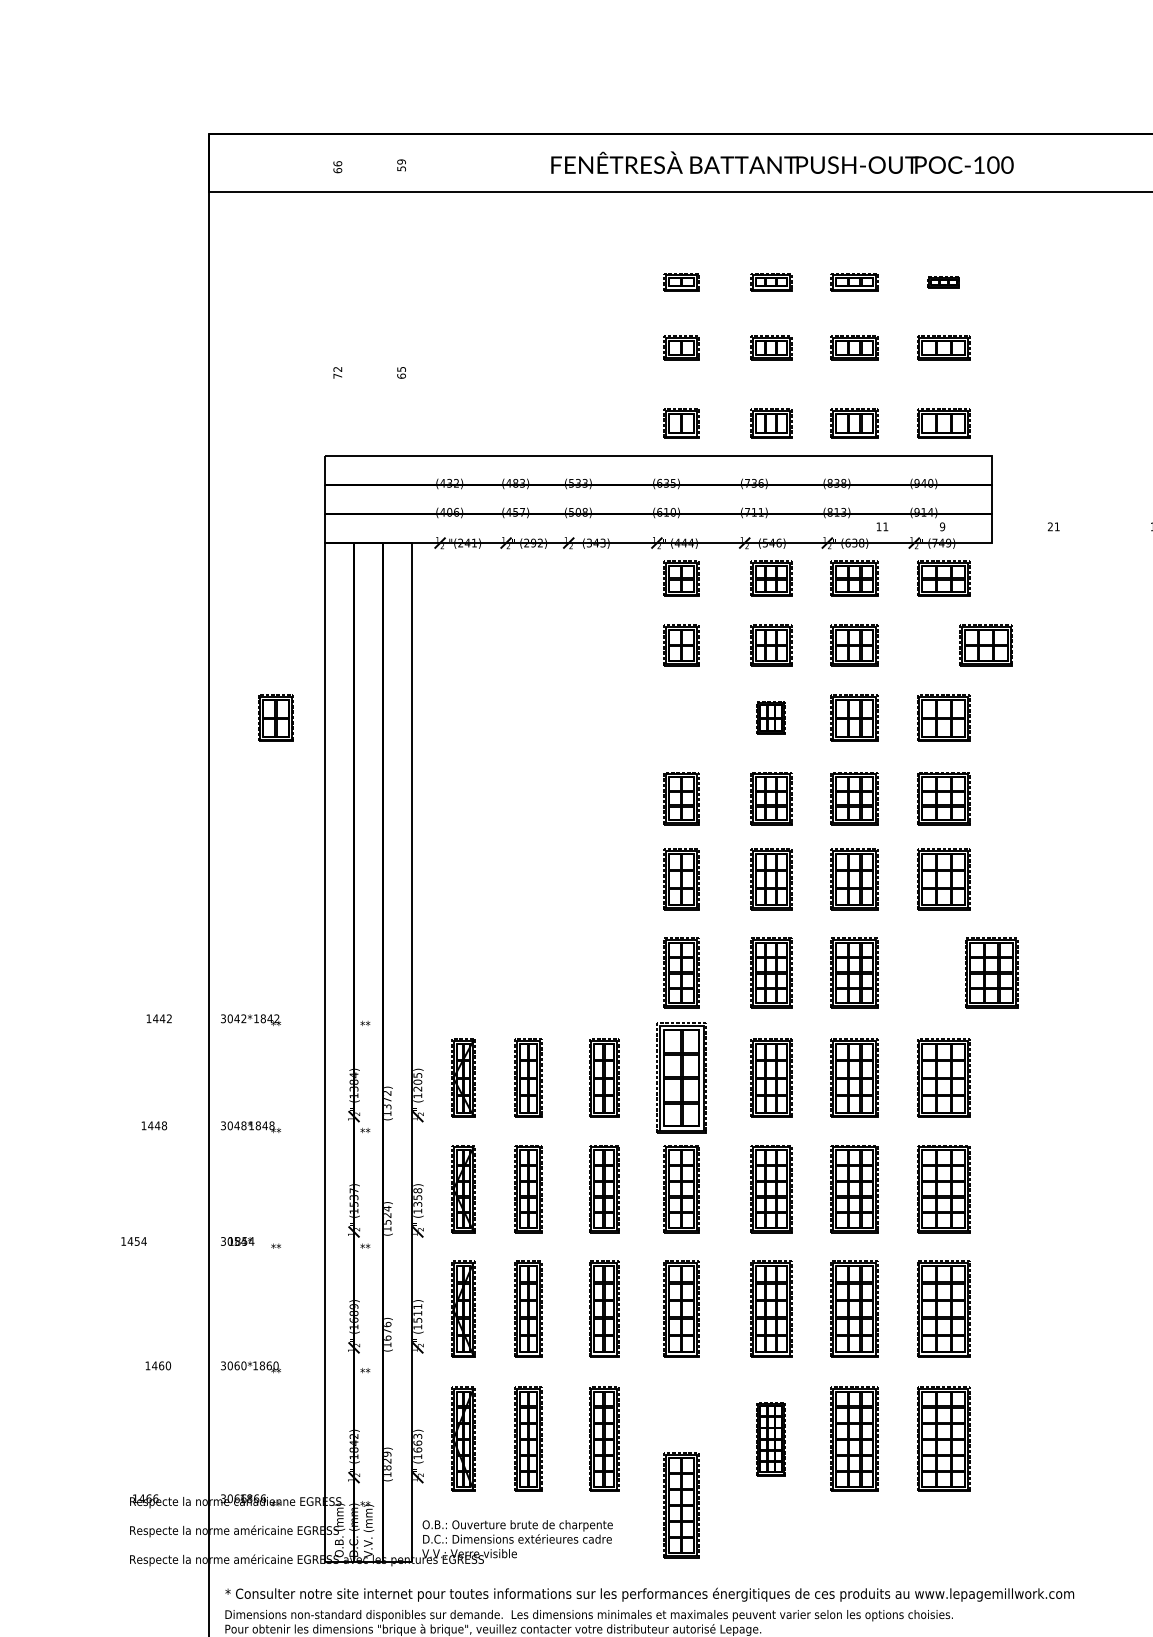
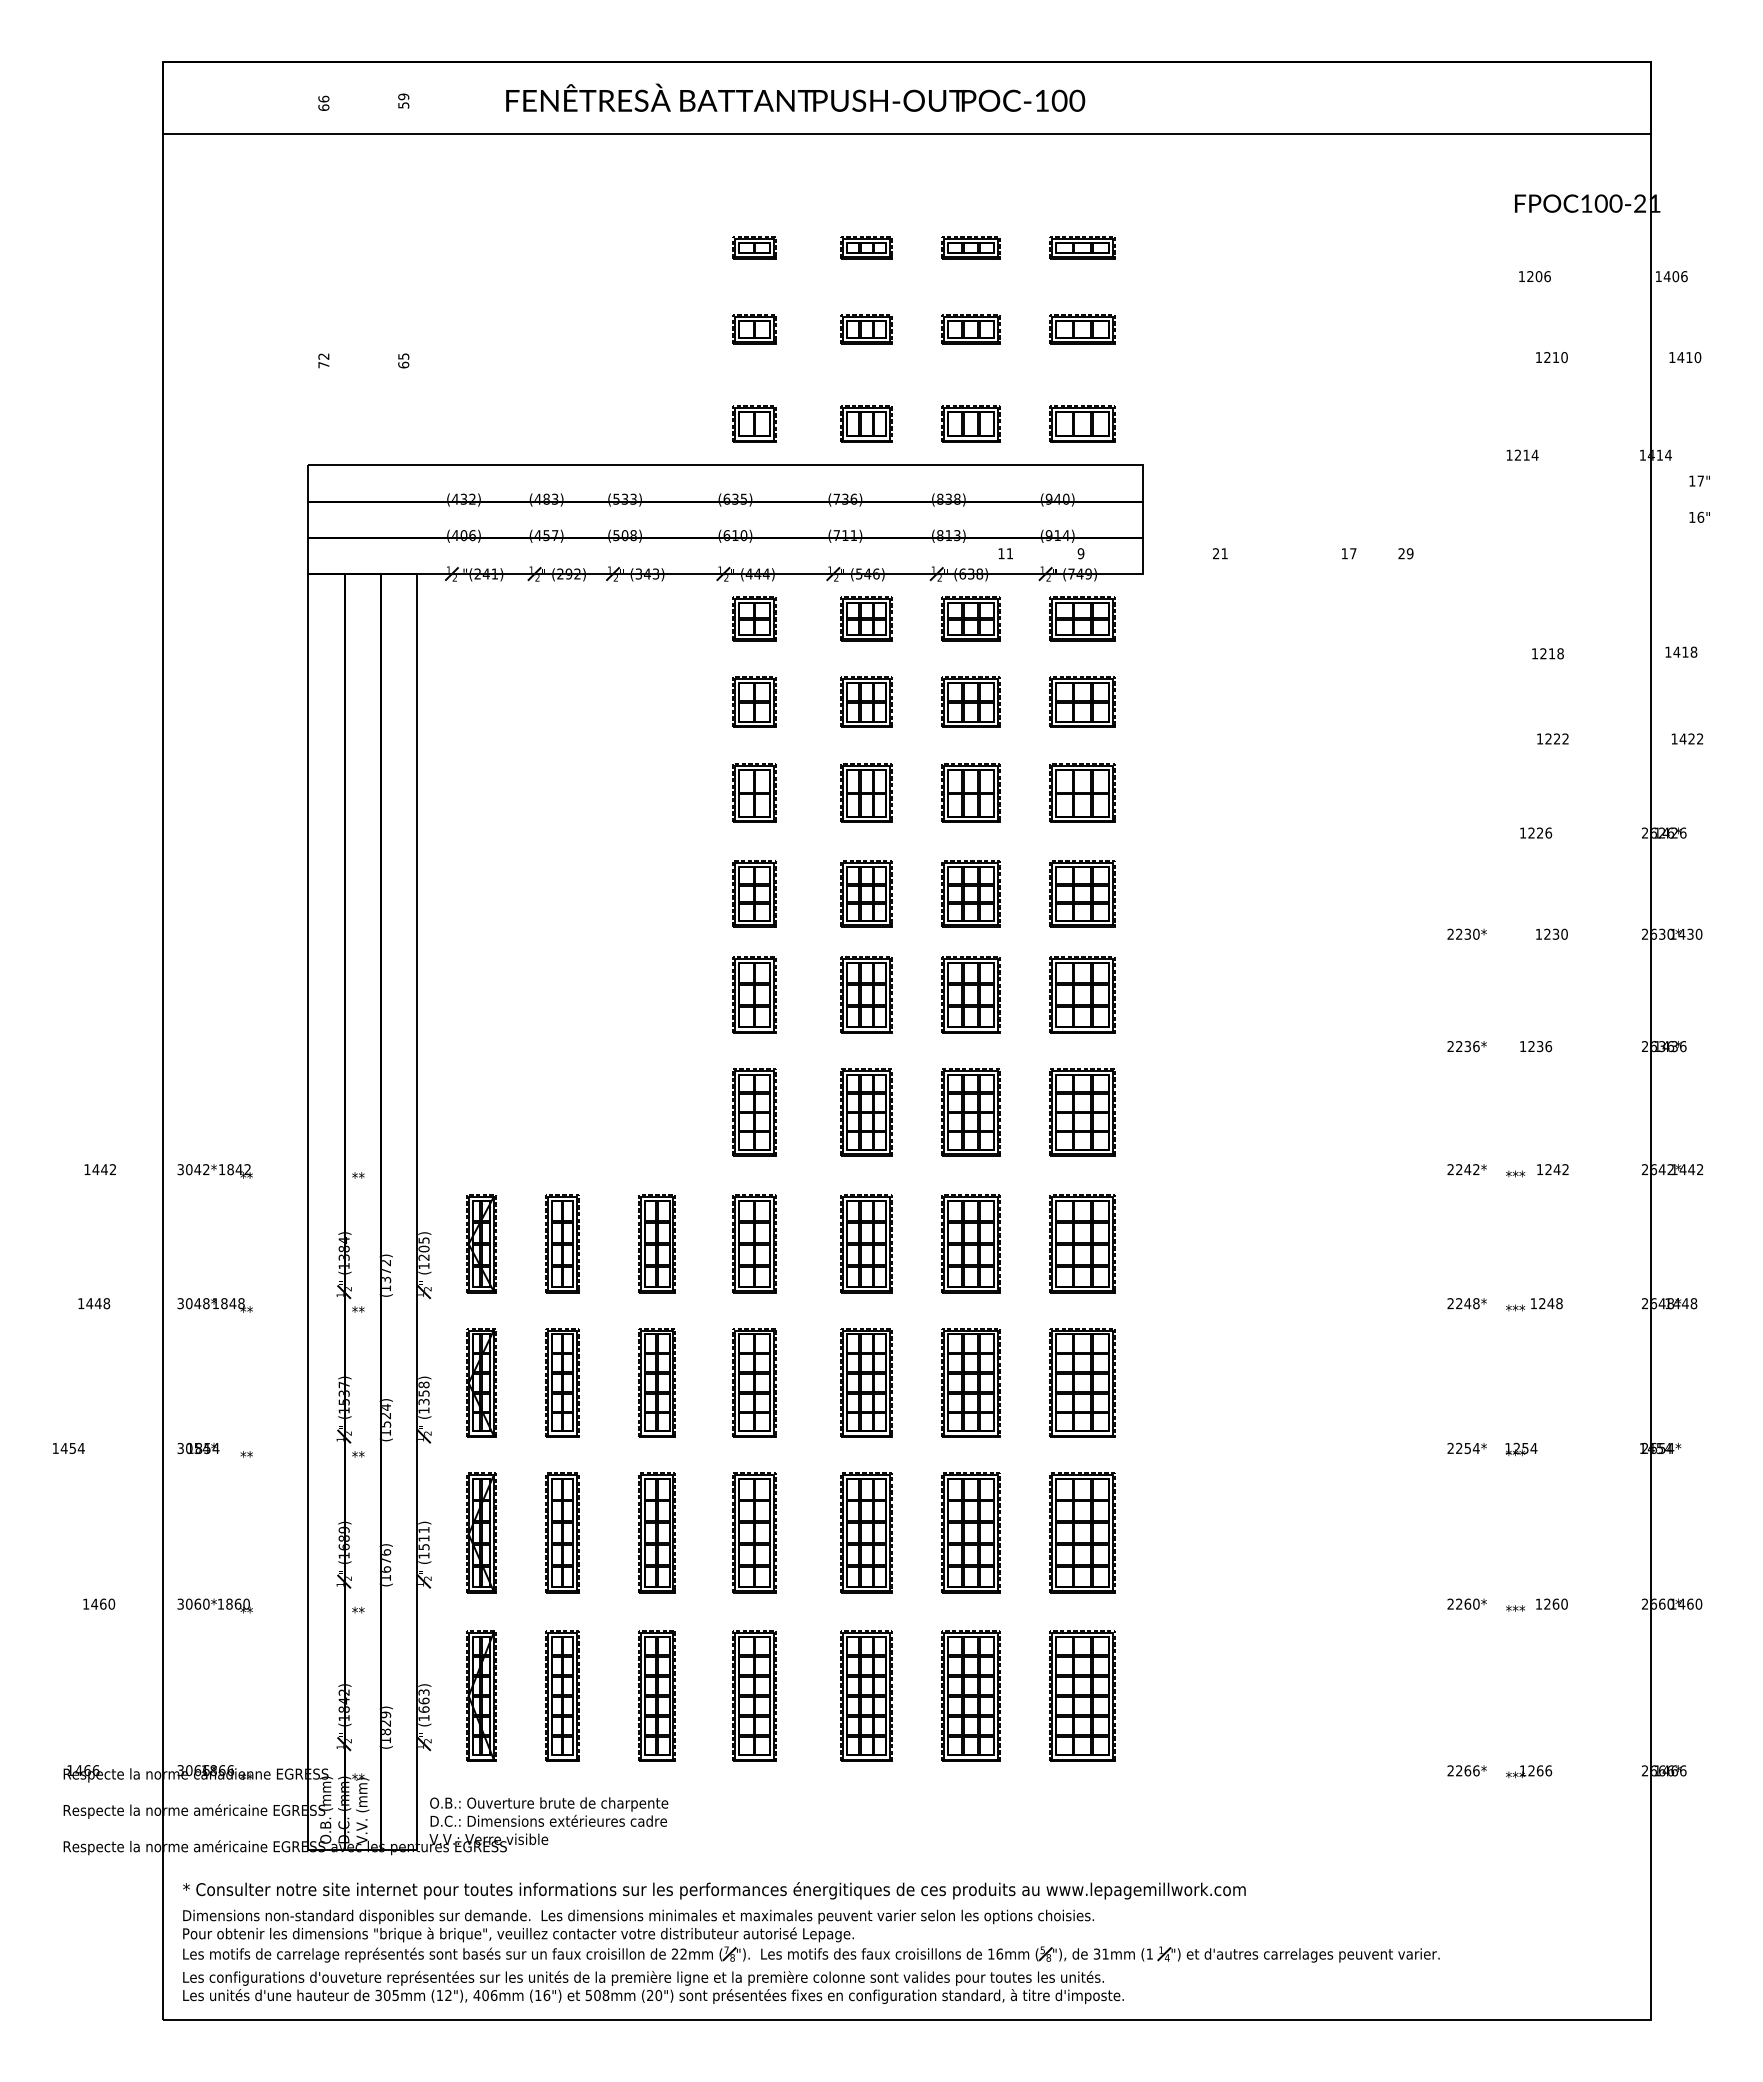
text: (782, 162) -> (795, 97), moved
part: (943, 282) -> (1082, 247), size x1.67
part: (986, 644) -> (1082, 701), moved
part: (276, 717) -> (754, 792), moved
part: (771, 717) -> (866, 792), size x1.43
part: (991, 973) -> (1082, 1112), moved
part: (681, 1077) -> (754, 1243), size x0.71
part: (771, 1438) -> (866, 1695), size x1.43
part: (681, 1505) -> (754, 1695), moved

